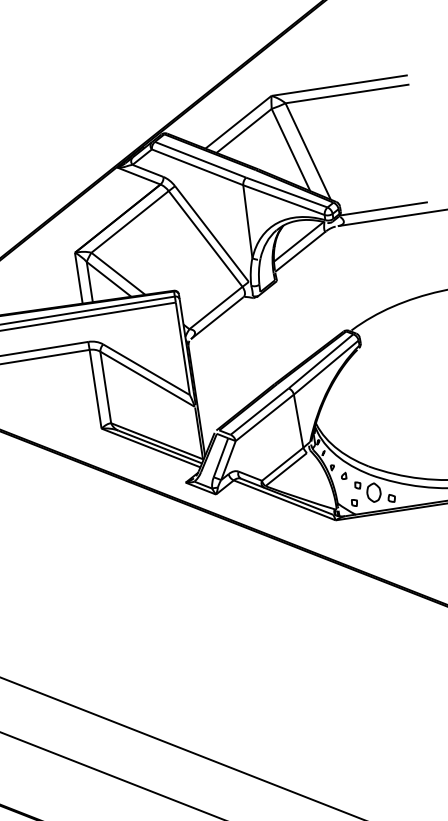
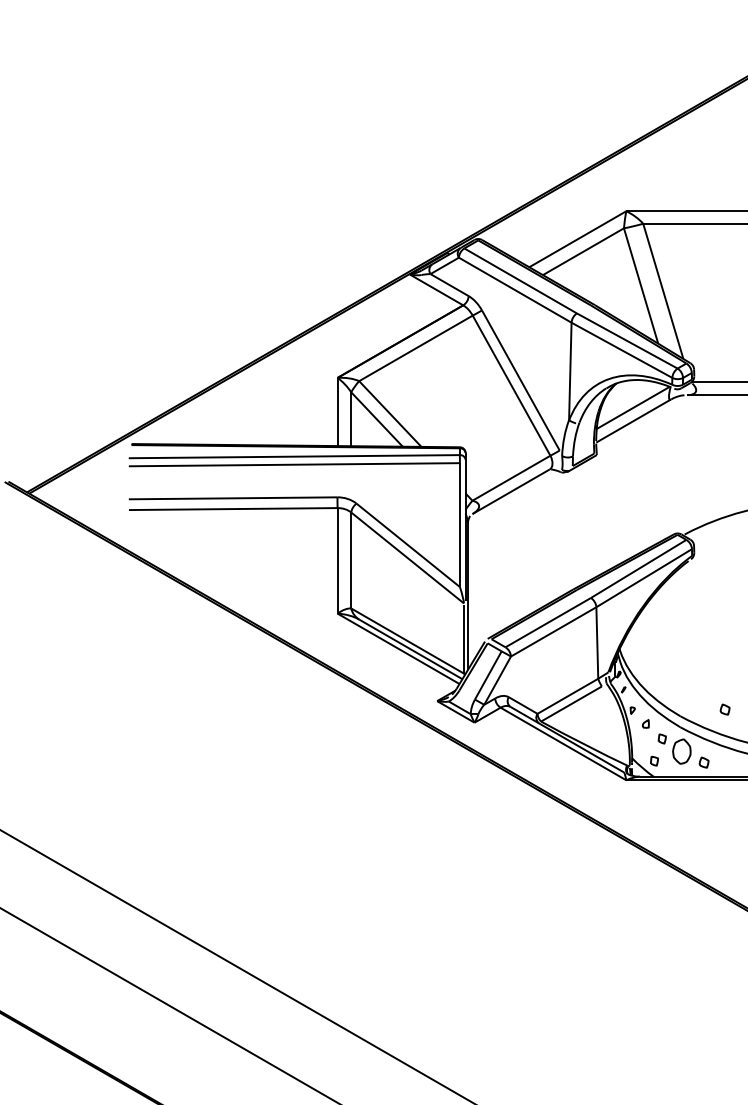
part: (400, 456) -> (724, 709), added

